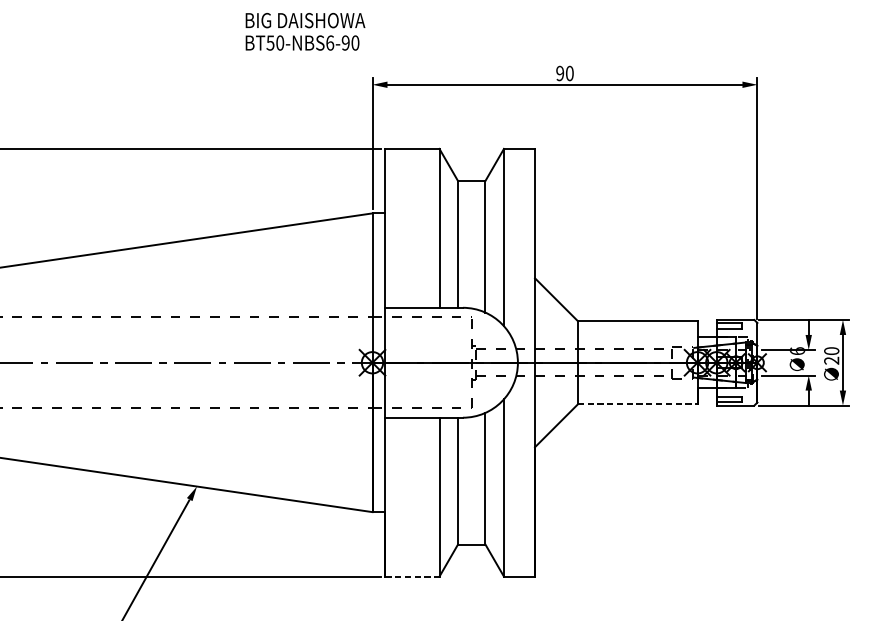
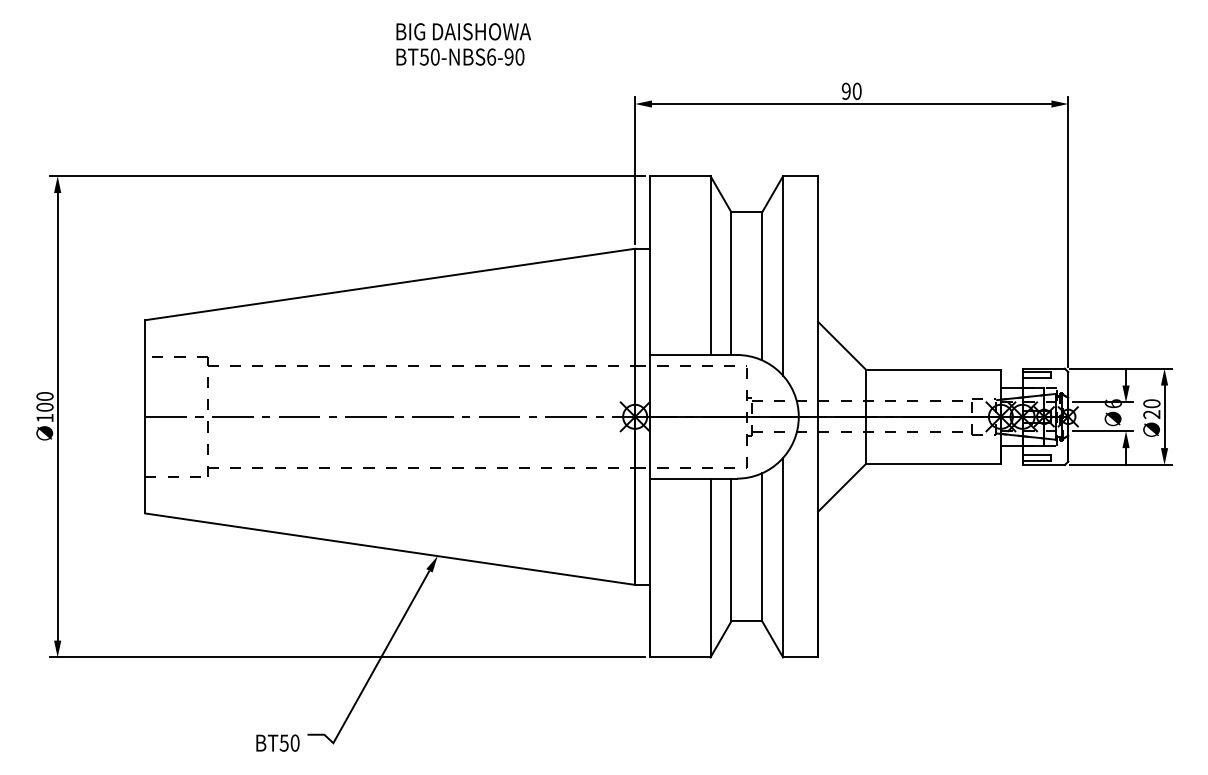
text: (305, 31) -> (463, 44), moved
line: (638, 404) -> (934, 463), dashed -> solid
line: (412, 576) -> (680, 657), dashed -> solid

